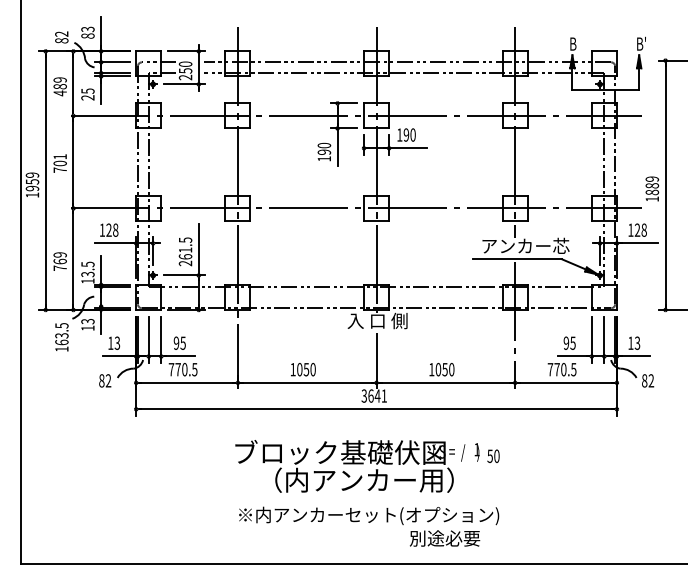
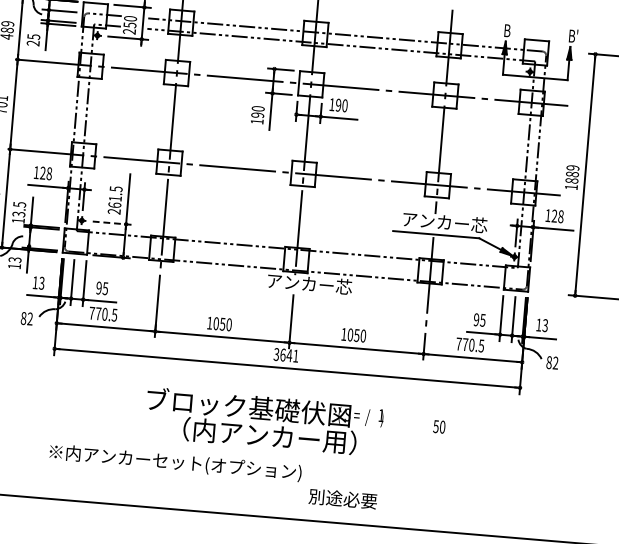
line: (184, 275) -> (112, 223), solid -> dashed
text: (391, 320) -> (309, 283), 入 口 側 -> アンカー芯
text: (493, 455) -> (439, 426), moved
text: (369, 515) -> (176, 462), moved

